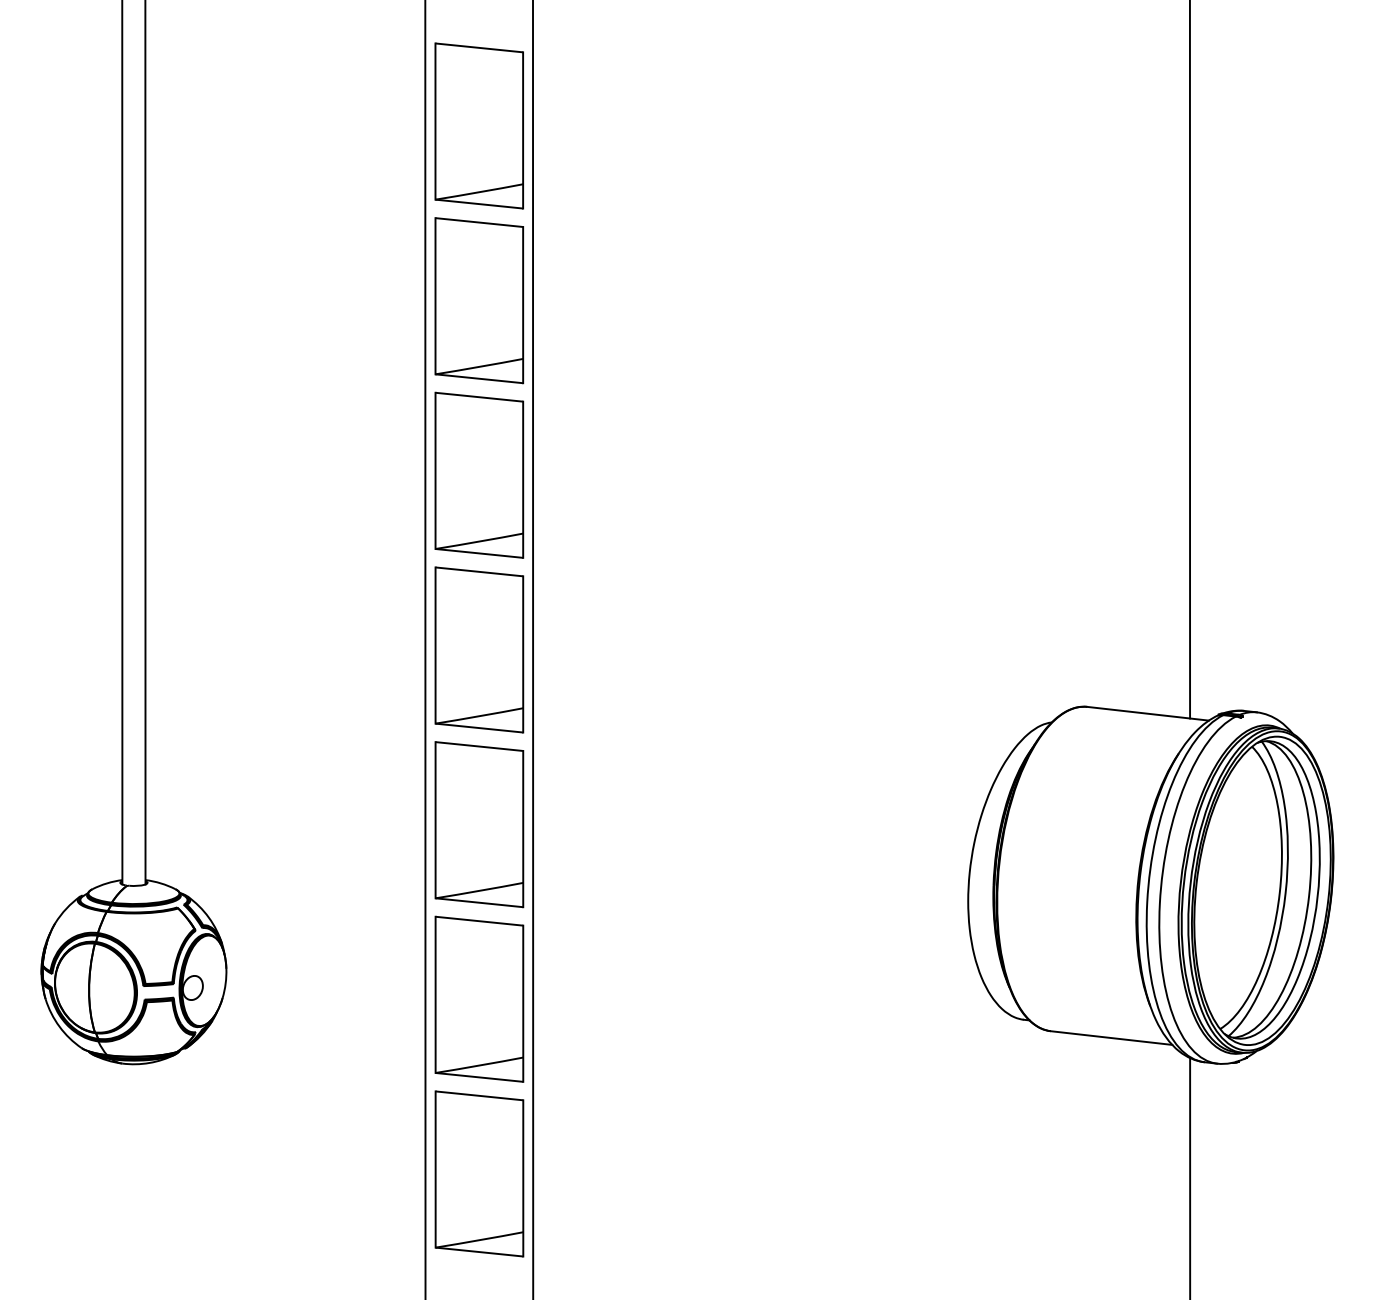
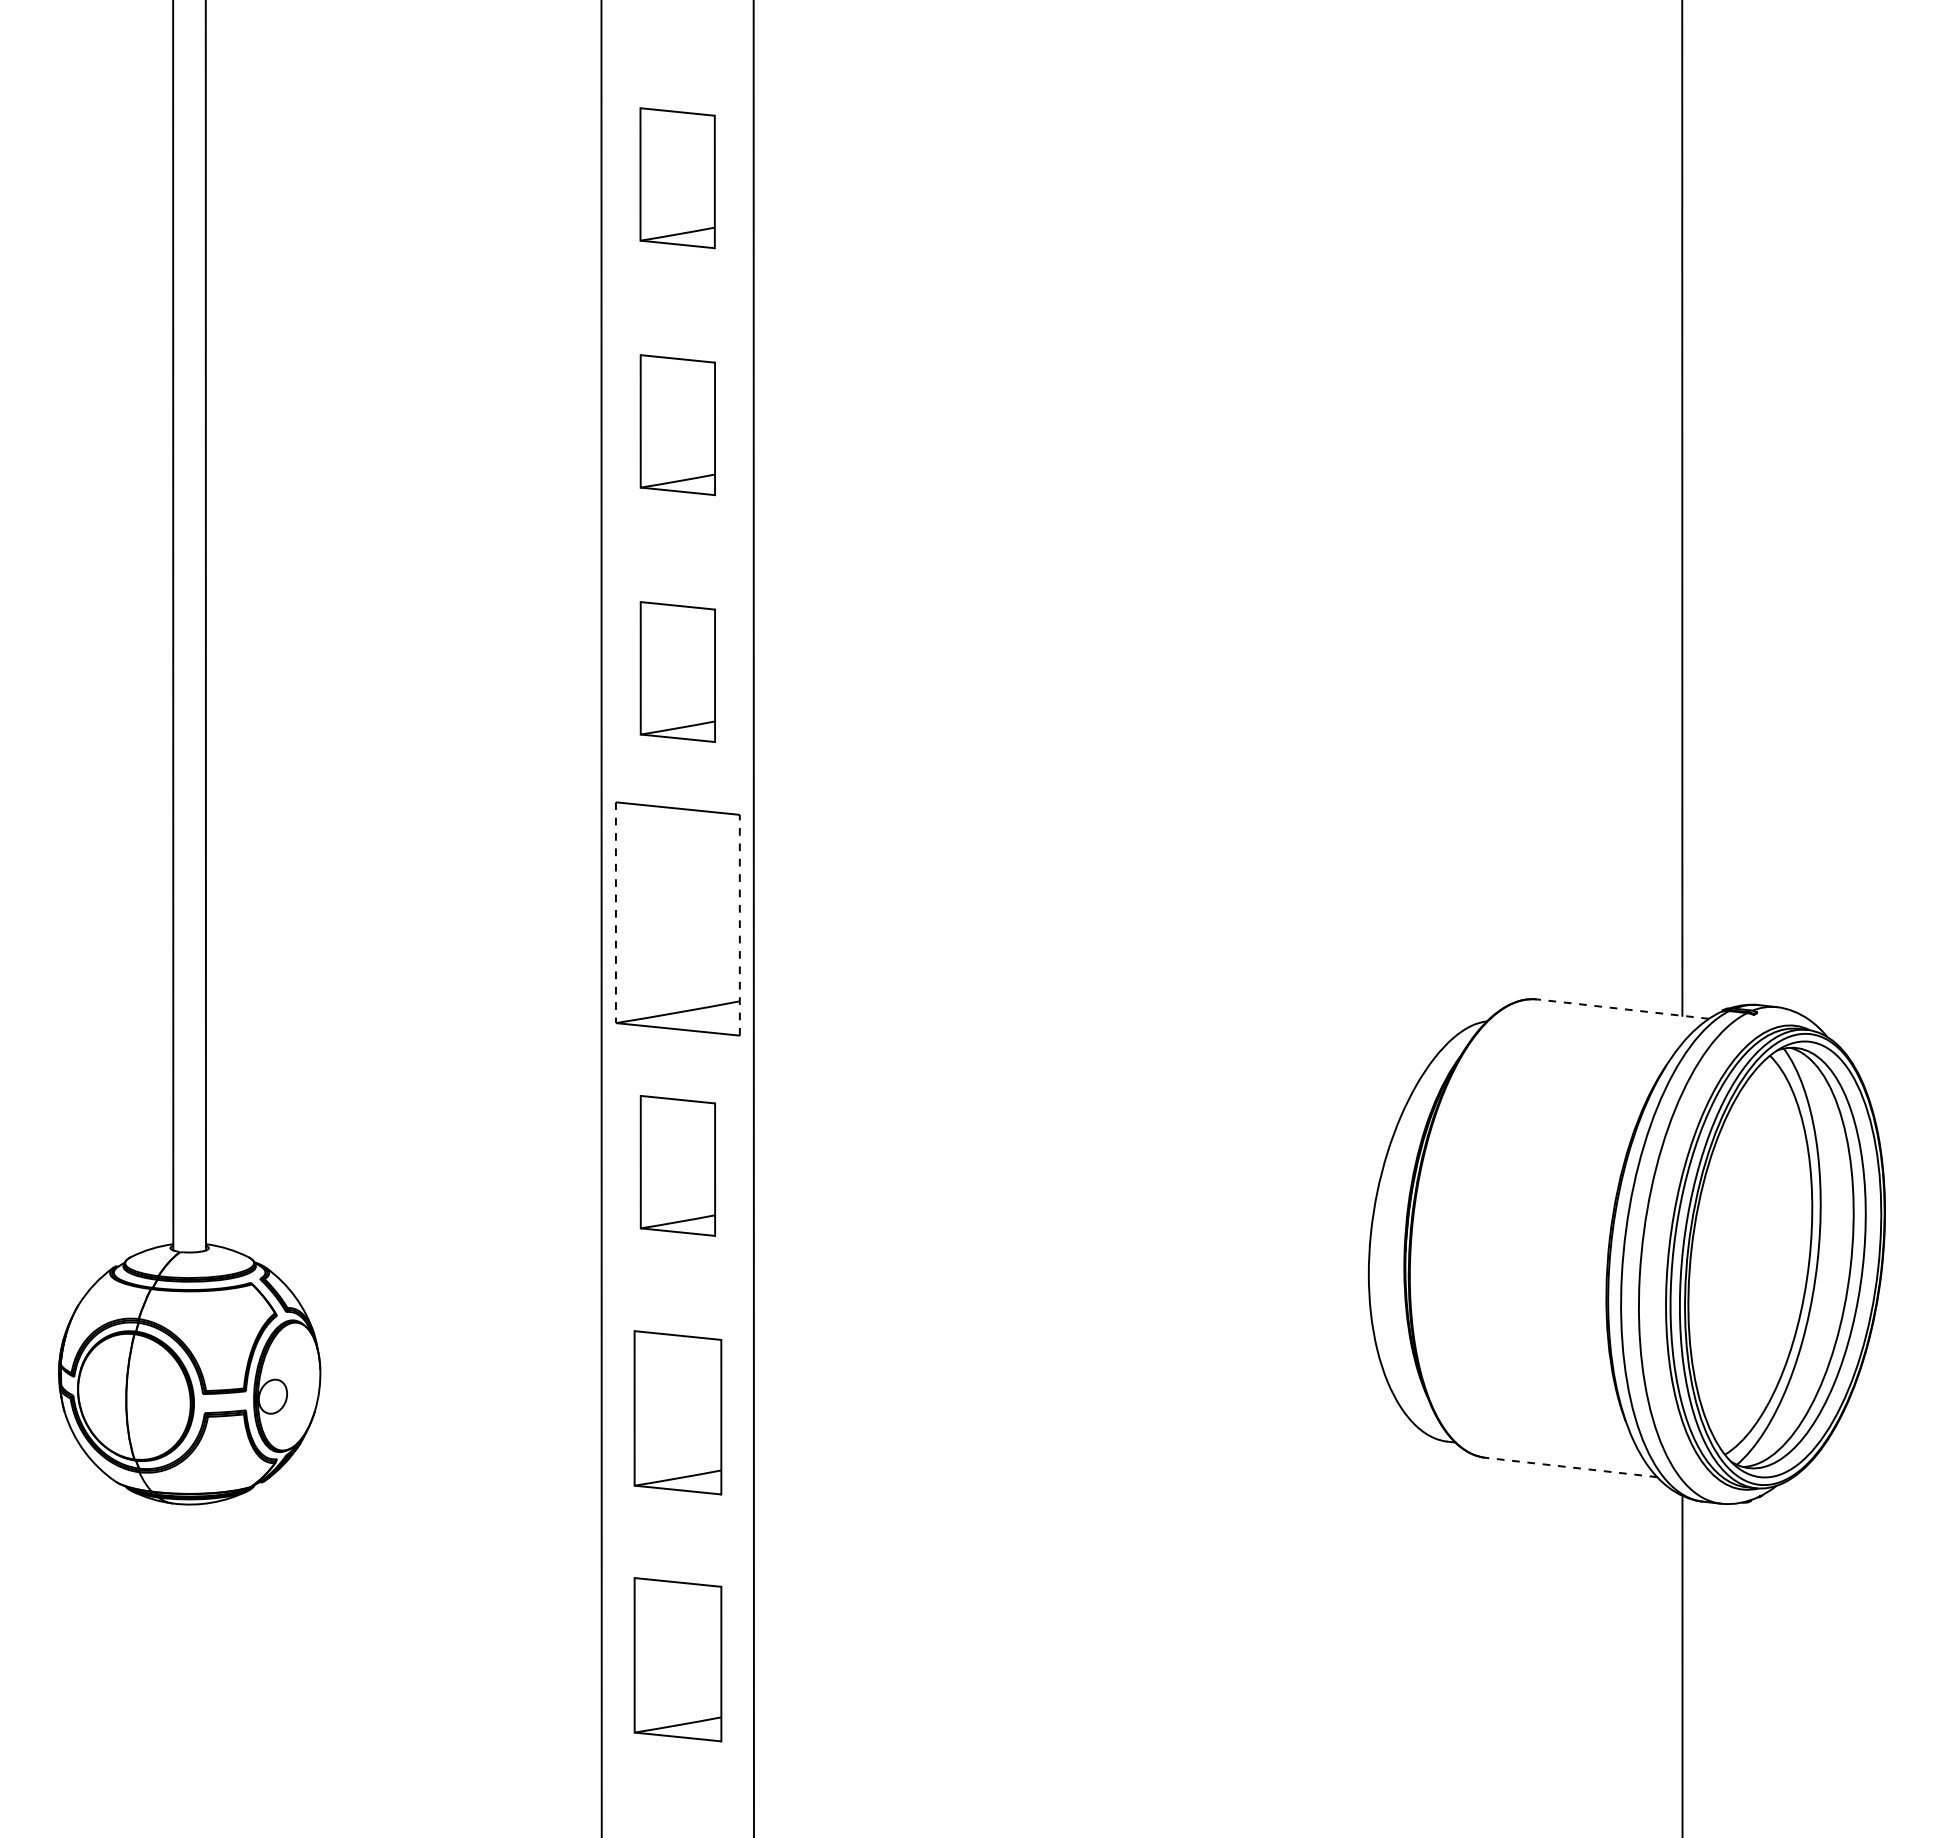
part: (479, 125) -> (677, 177), size x0.6
part: (479, 300) -> (677, 424), size x0.6
part: (479, 474) -> (677, 671), size x0.6
line: (435, 646) -> (615, 913), solid -> dashed
line: (522, 653) -> (739, 924), solid -> dashed
line: (1147, 714) -> (1622, 1009), solid -> dashed
part: (479, 824) -> (677, 1165), size x0.6
part: (479, 999) -> (677, 1412), size x0.7
line: (1110, 1038) -> (1570, 1467), solid -> dashed
part: (479, 1173) -> (677, 1659), size x0.7

